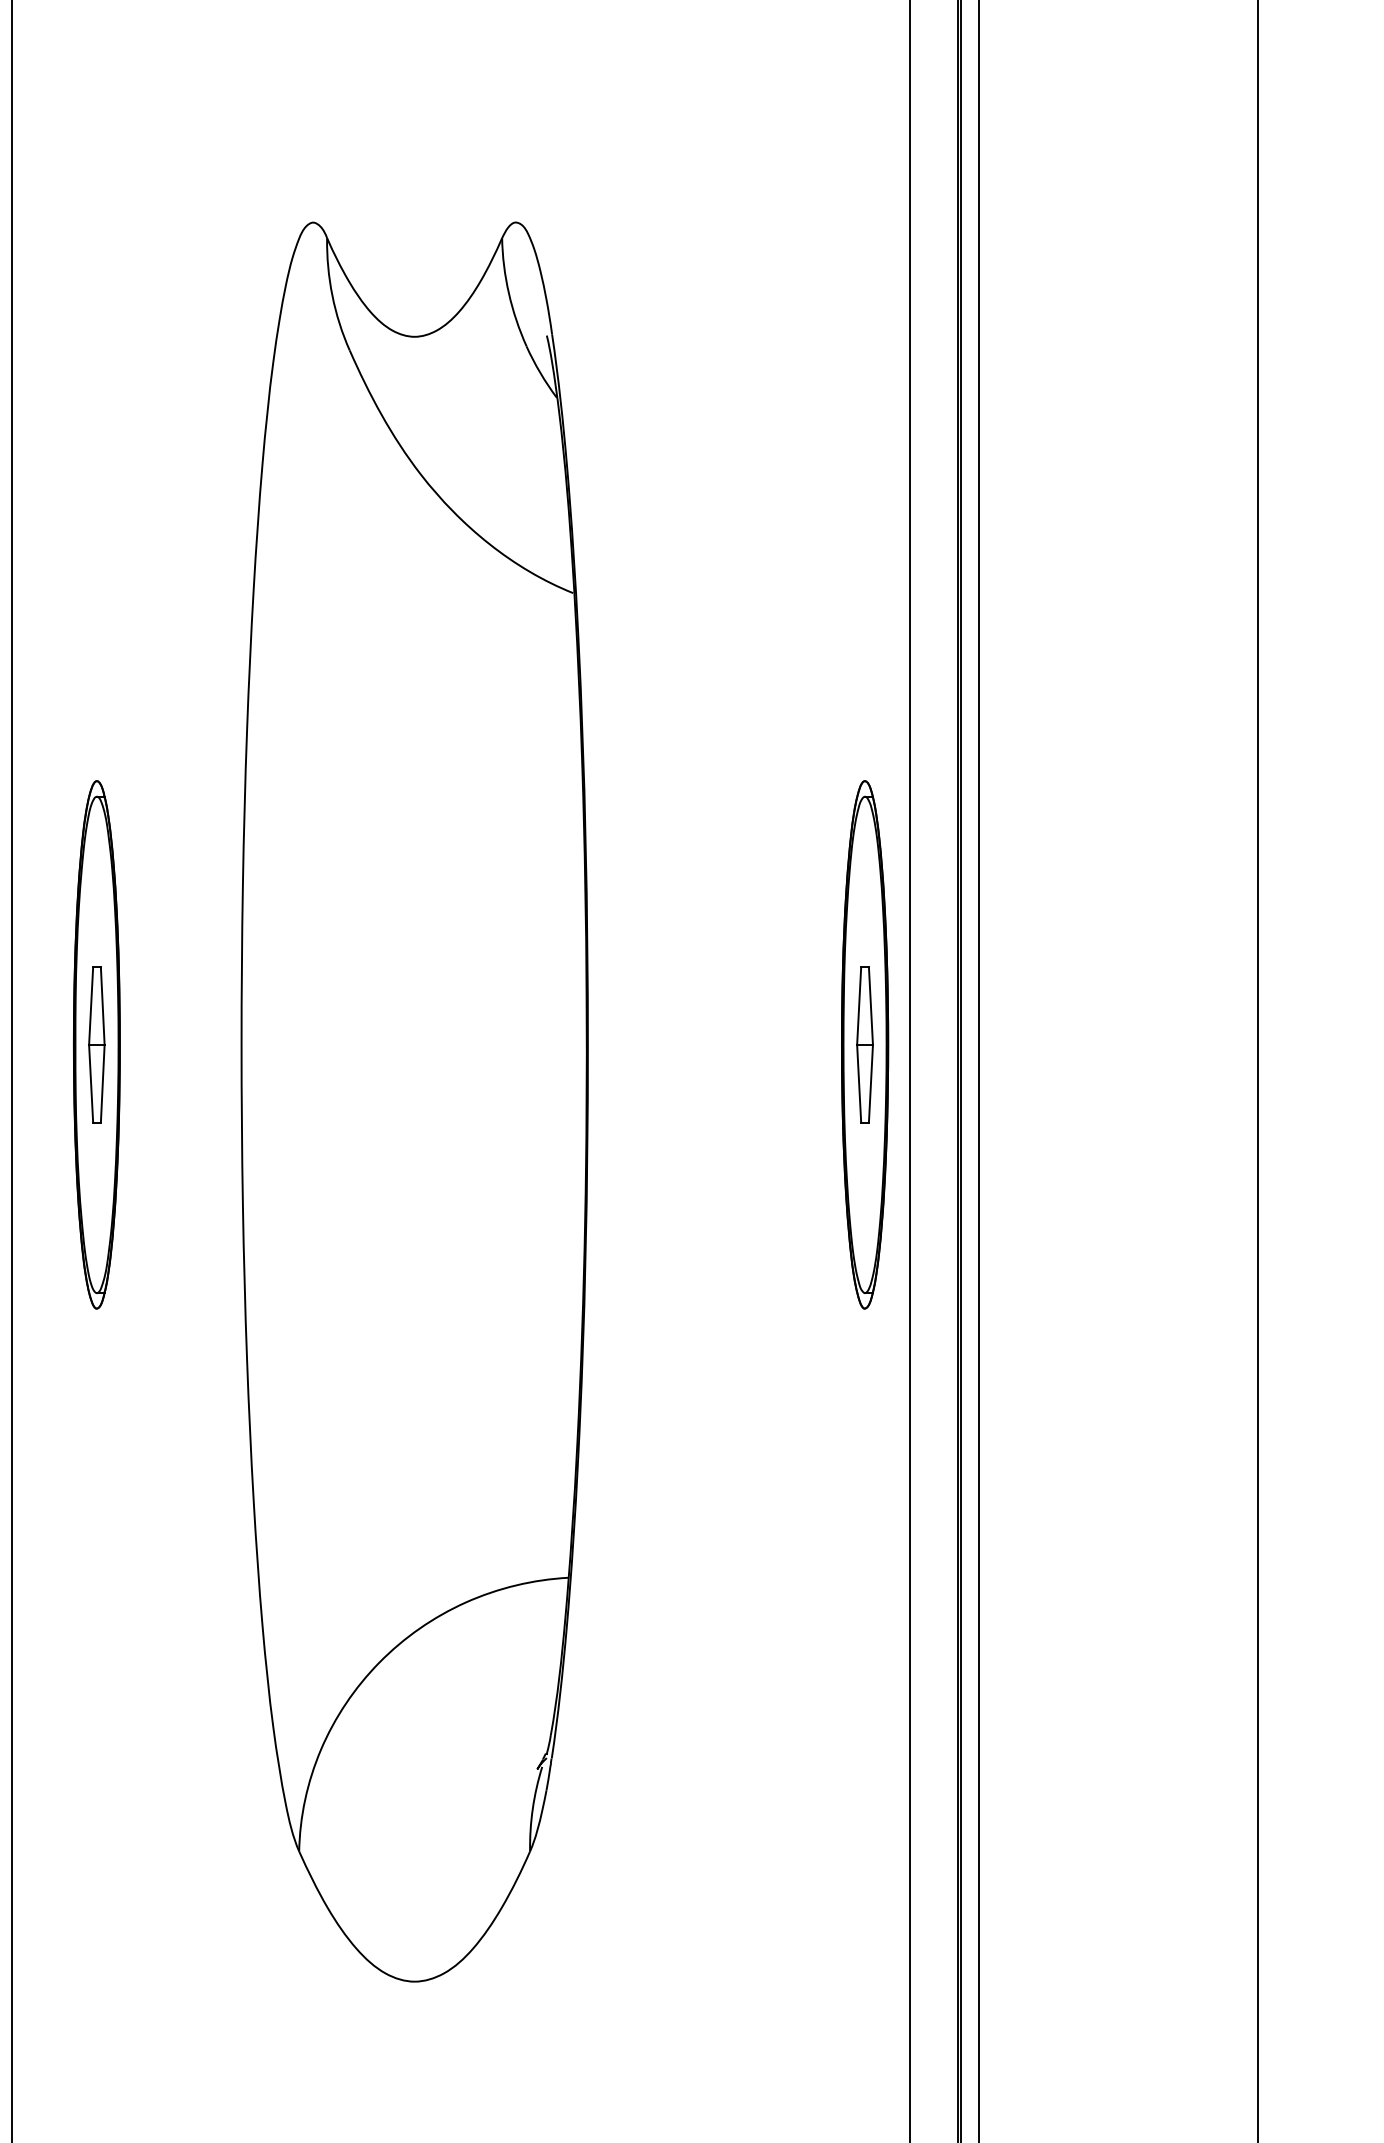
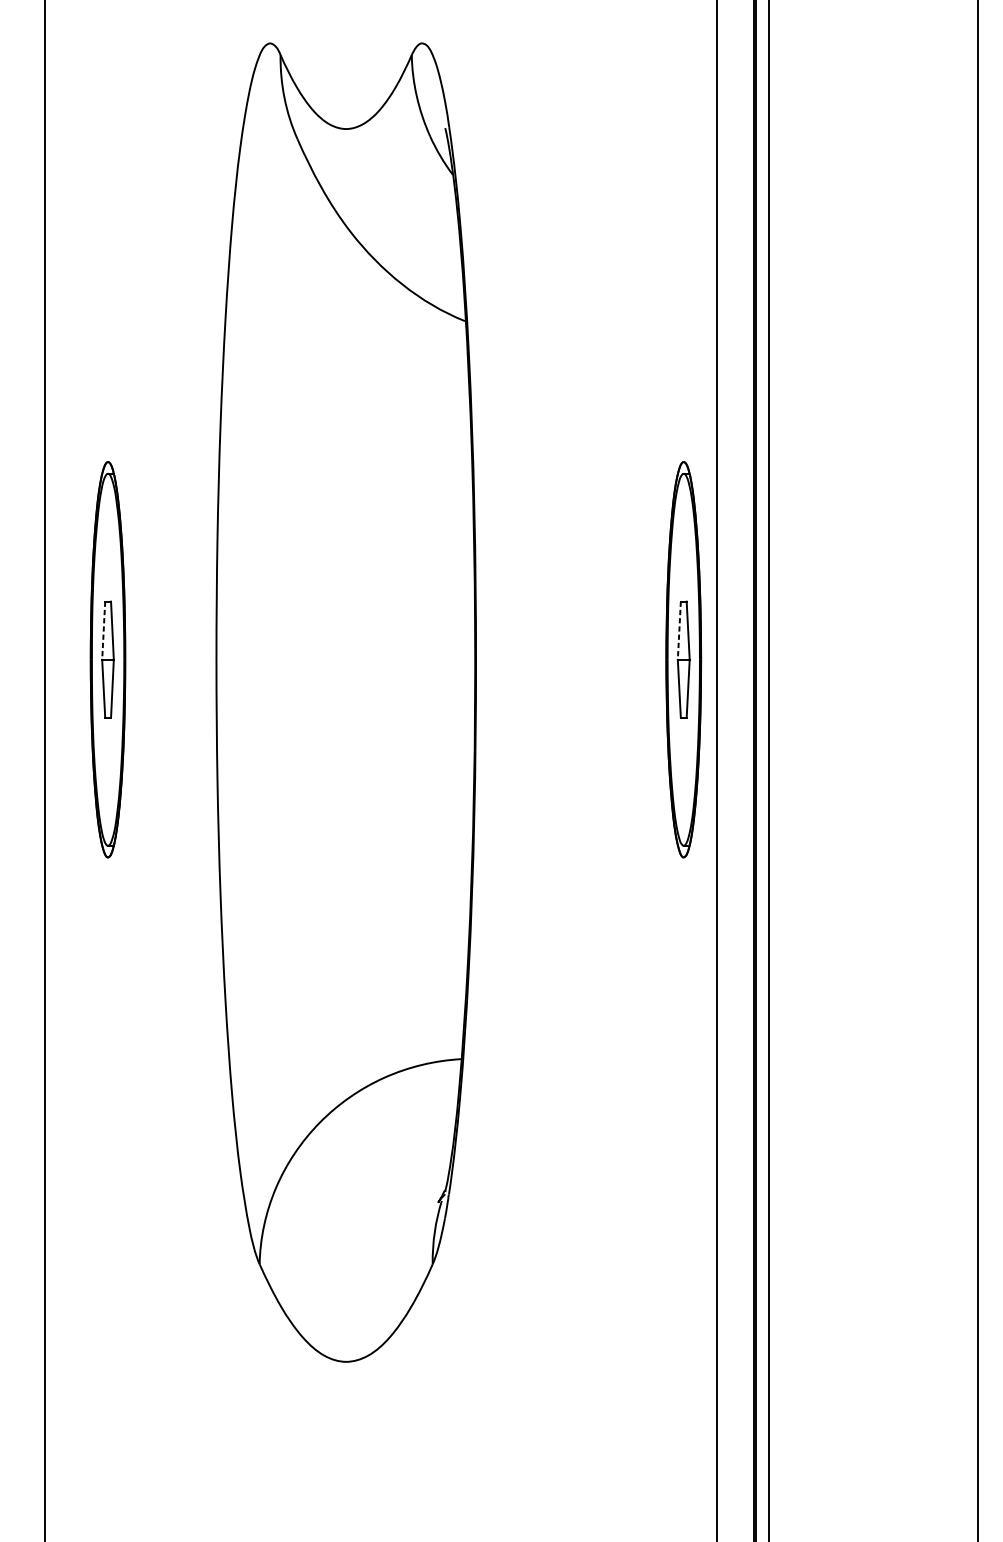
line: (91, 1006) -> (103, 630), solid -> dashed
line: (859, 1006) -> (679, 630), solid -> dashed

